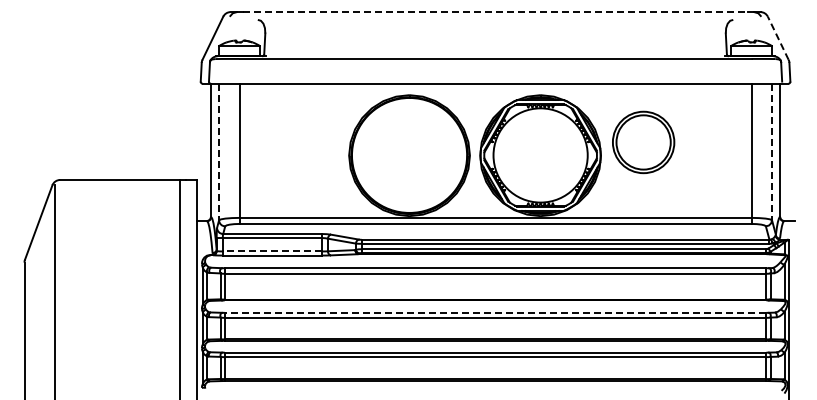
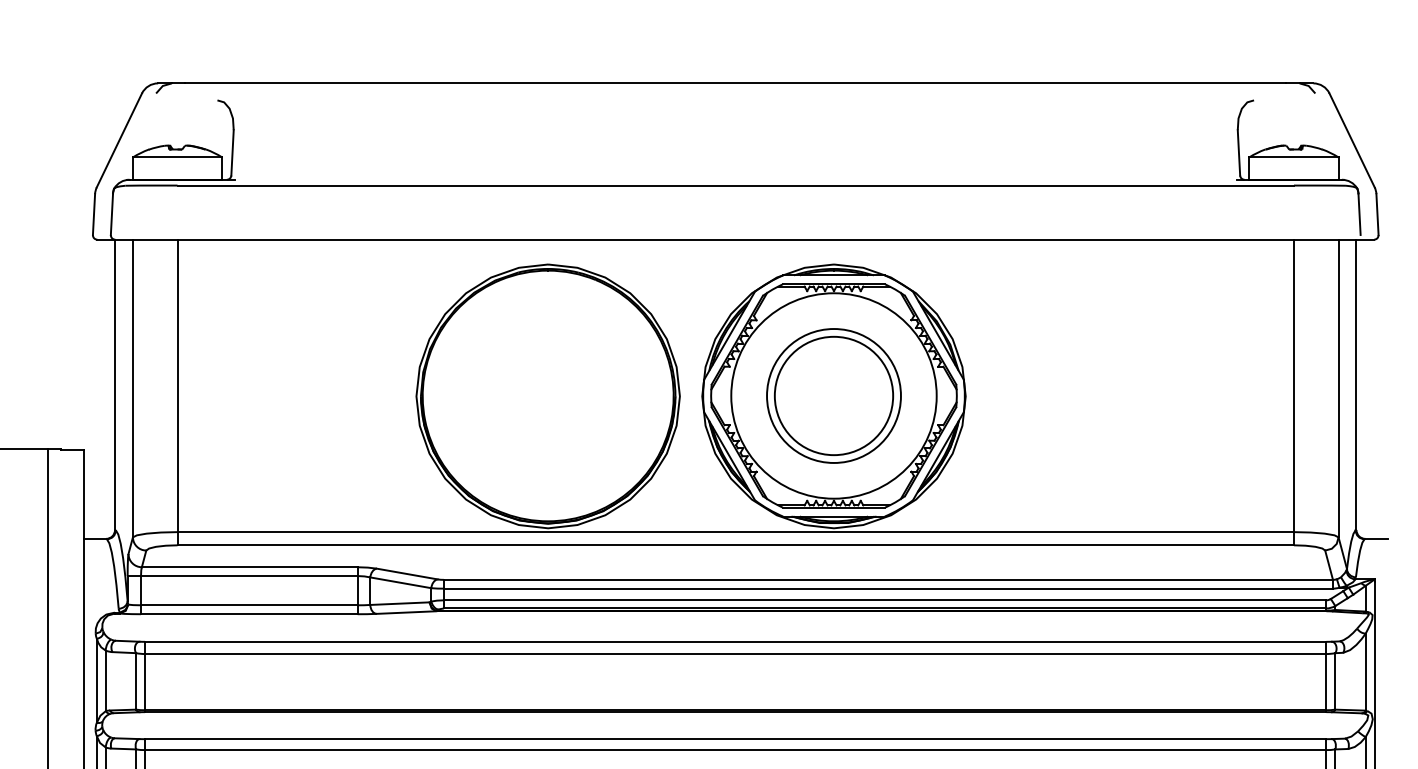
line: (495, 12) -> (735, 84), dashed -> solid
line: (778, 38) -> (1352, 140), dashed -> solid
part: (643, 142) -> (833, 396), moved
line: (219, 152) -> (133, 389), dashed -> solid
line: (772, 152) -> (1339, 389), dashed -> solid
line: (272, 251) -> (249, 605), dashed -> solid
line: (495, 312) -> (735, 738), dashed -> solid

